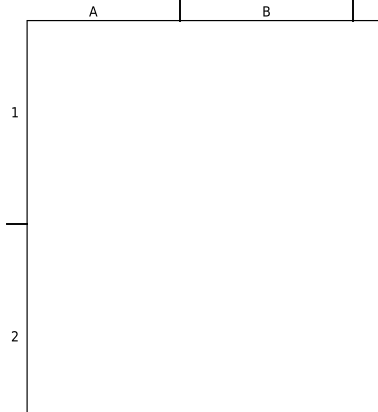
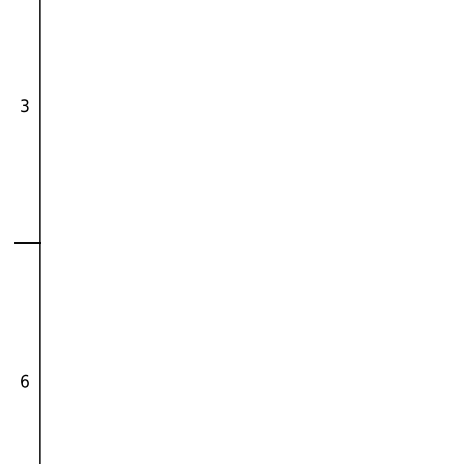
text: (14, 112) -> (24, 106), 1 -> 3
text: (14, 336) -> (24, 381), 2 -> 6

